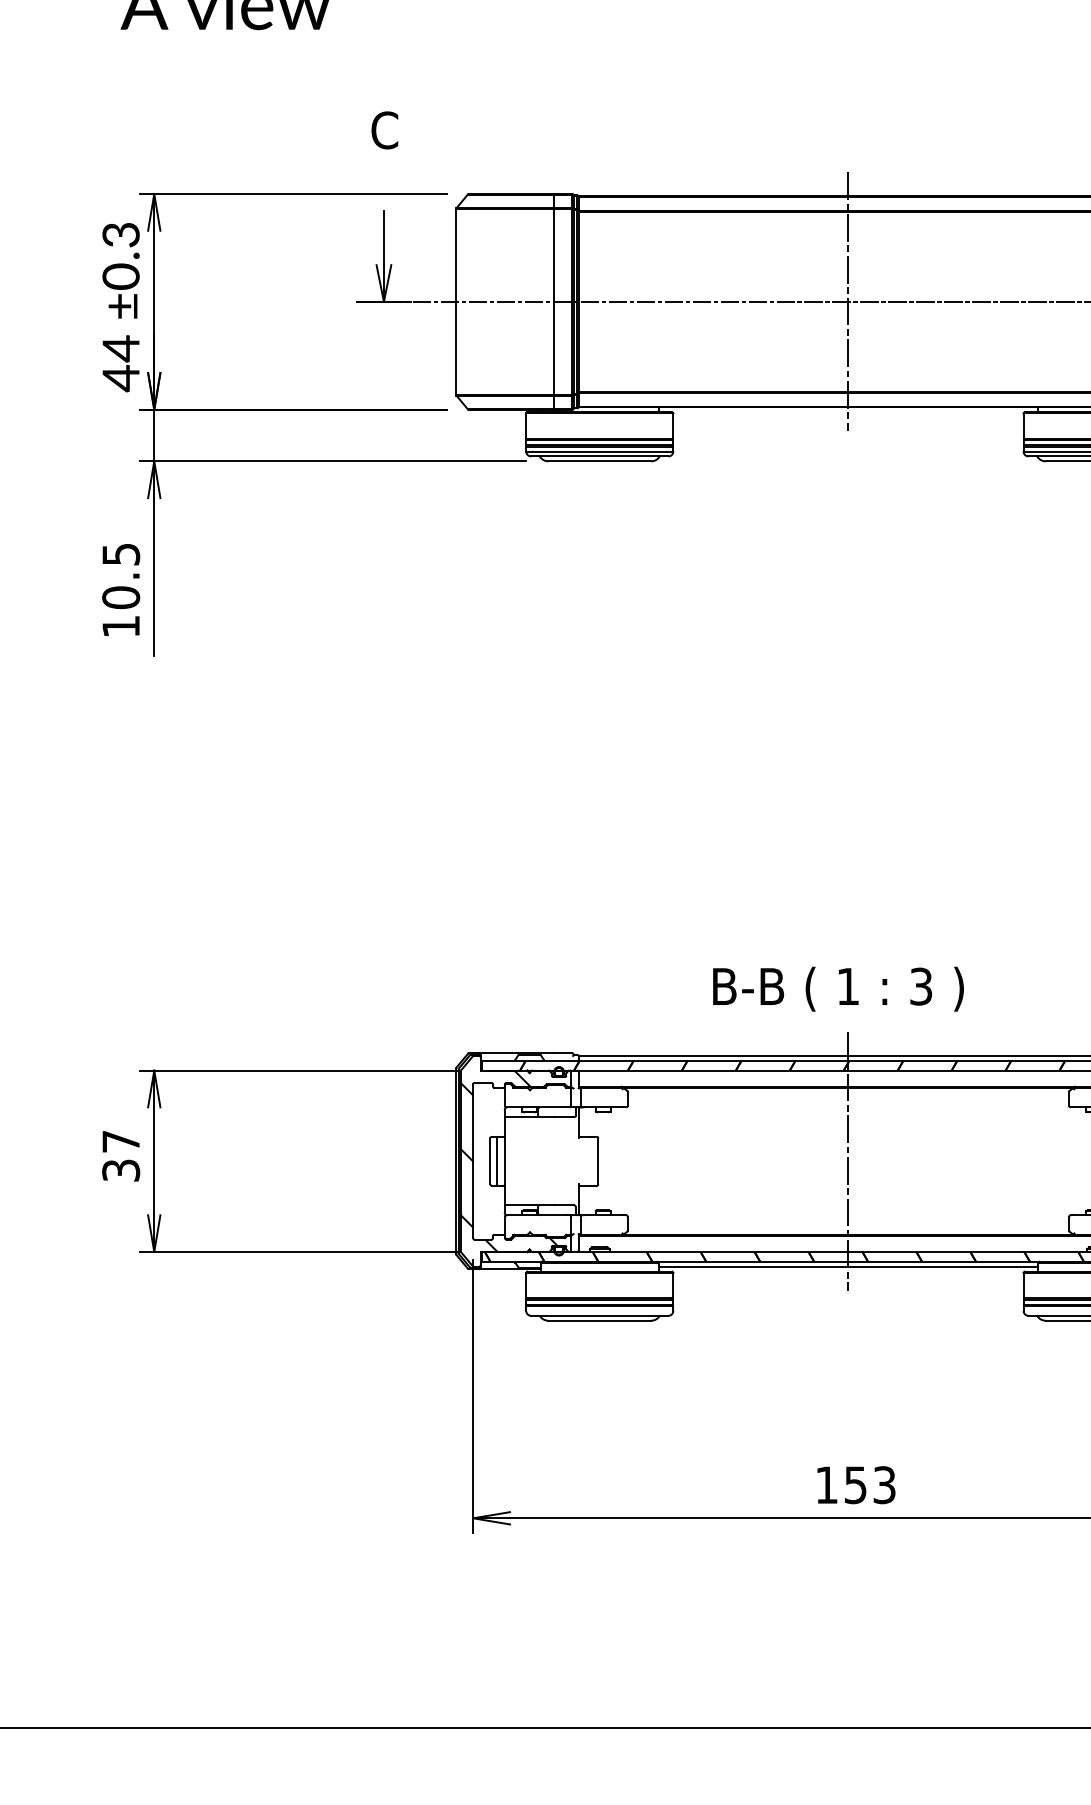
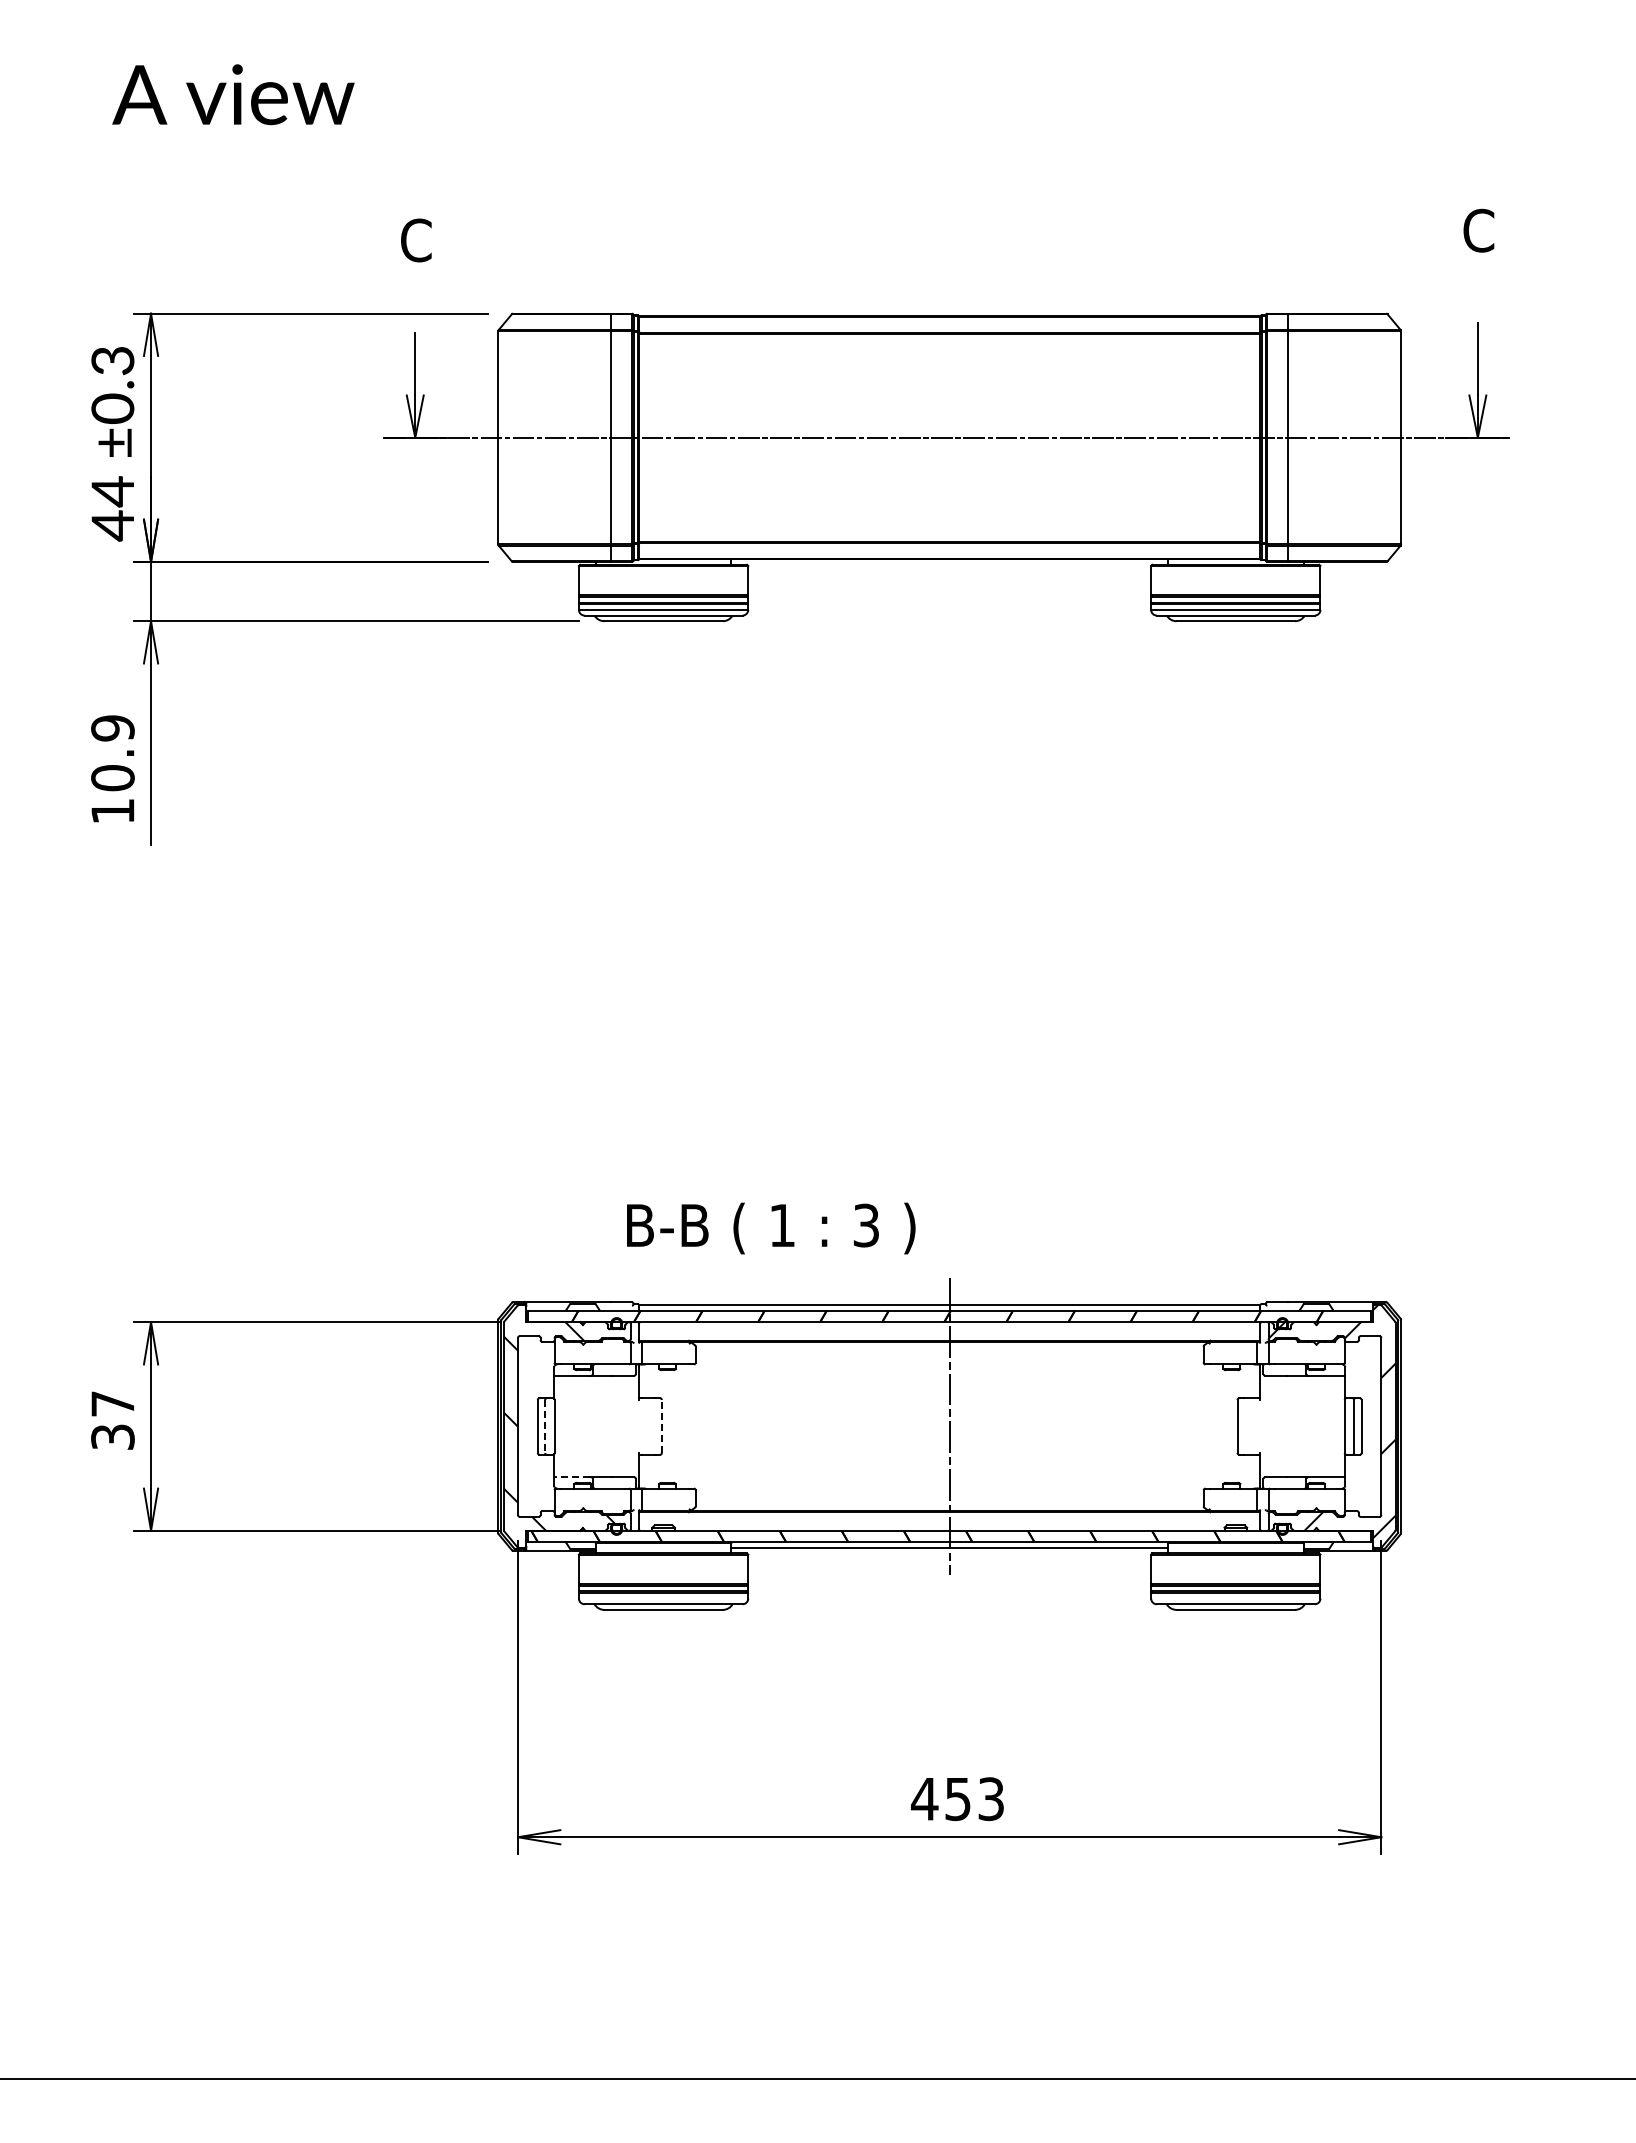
line: (848, 301) -> (949, 437), removed
text: (120, 554) -> (112, 728), 10.5 -> 10.9
text: (838, 989) -> (771, 1228), moved
line: (497, 1161) -> (545, 1426), solid -> dashed
line: (597, 1161) -> (661, 1426), solid -> dashed
line: (519, 1205) -> (571, 1477), solid -> dashed
text: (826, 1485) -> (924, 1799), 153 -> 453

